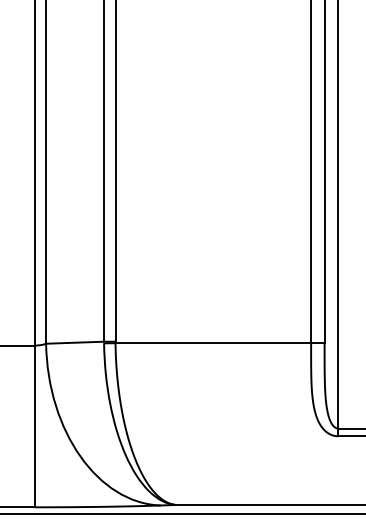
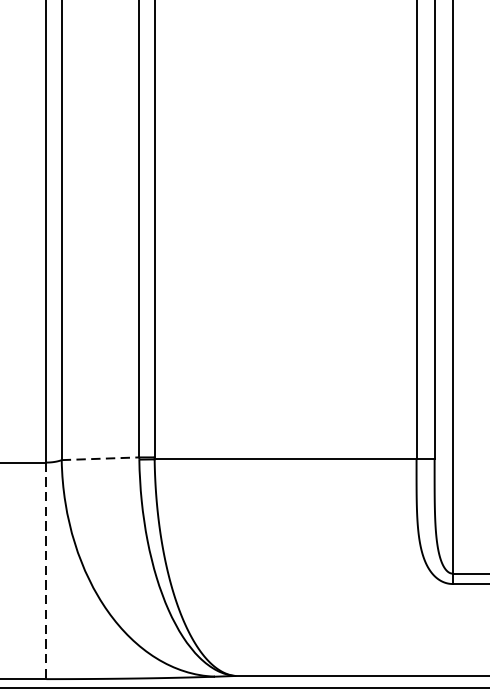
line: (75, 342) -> (101, 458), solid -> dashed
line: (34, 426) -> (46, 570), solid -> dashed

